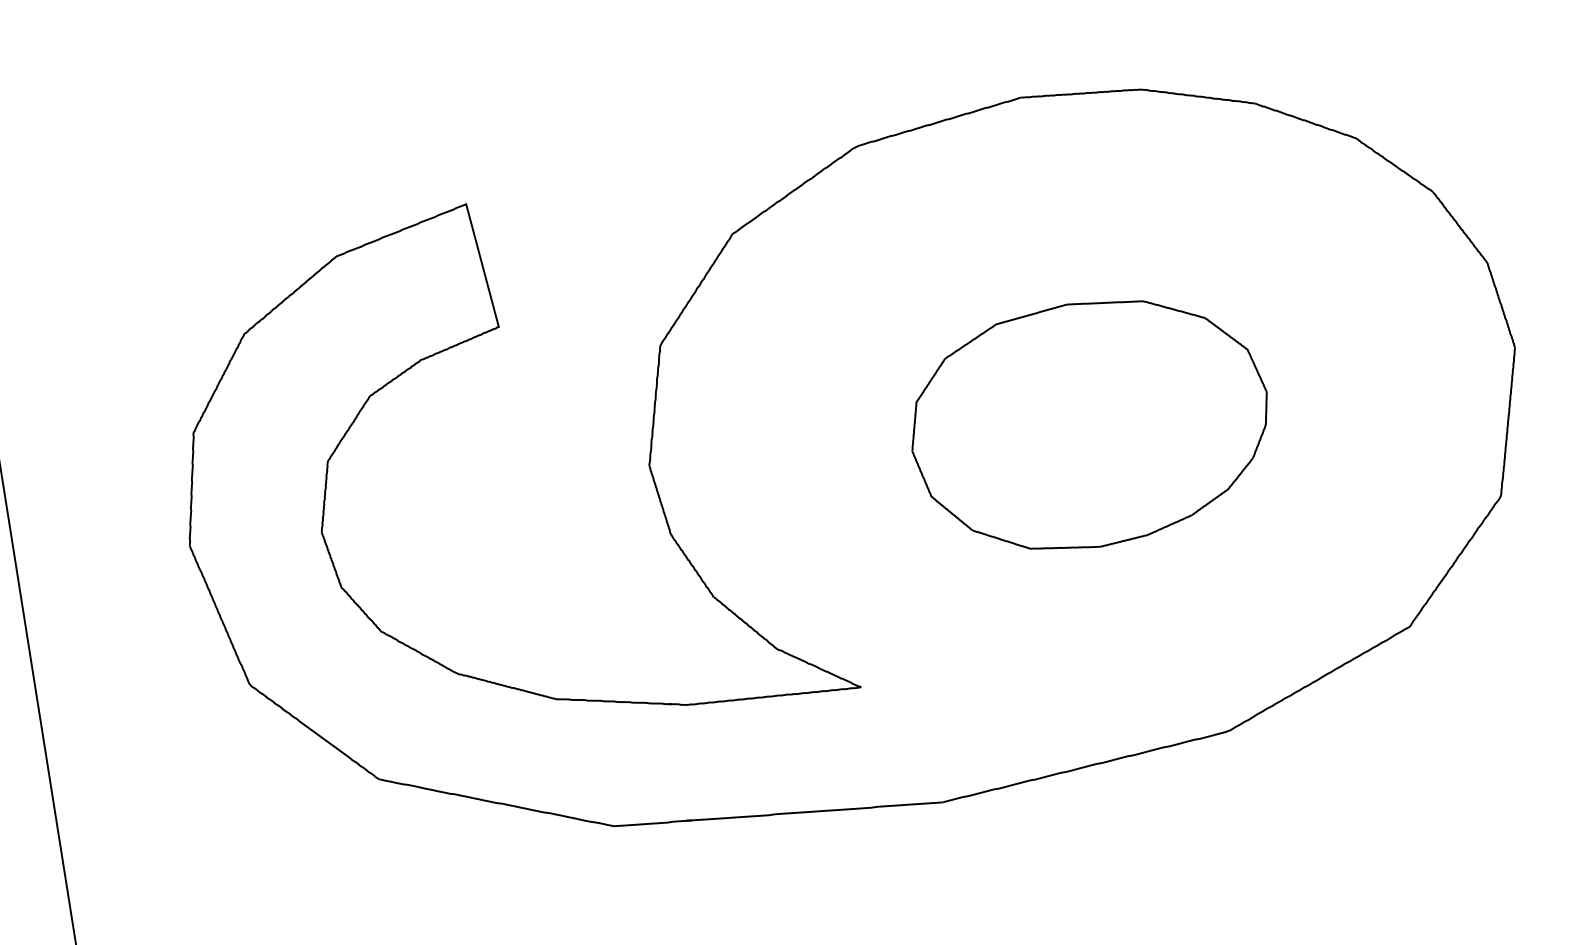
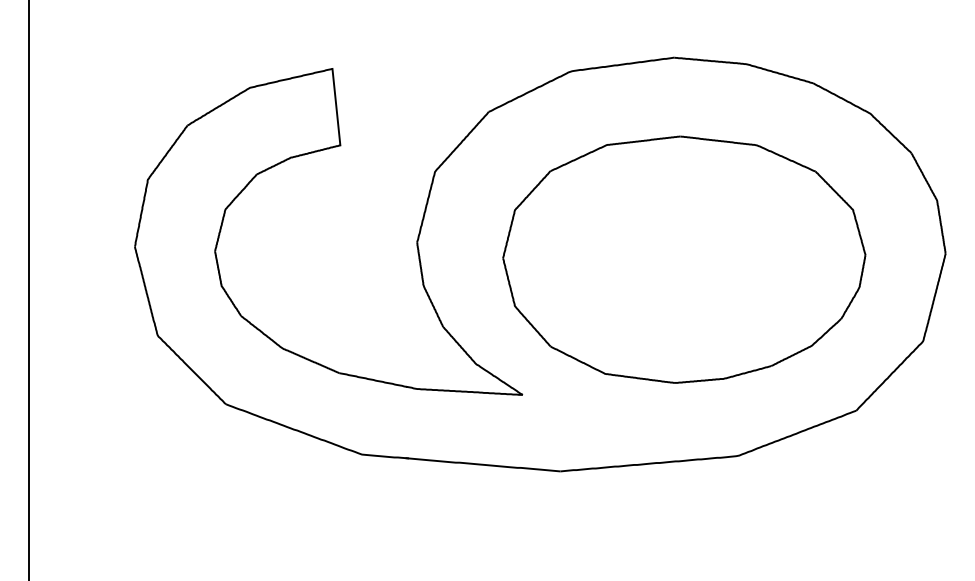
part: (1090, 424) -> (684, 259), size x1.67

